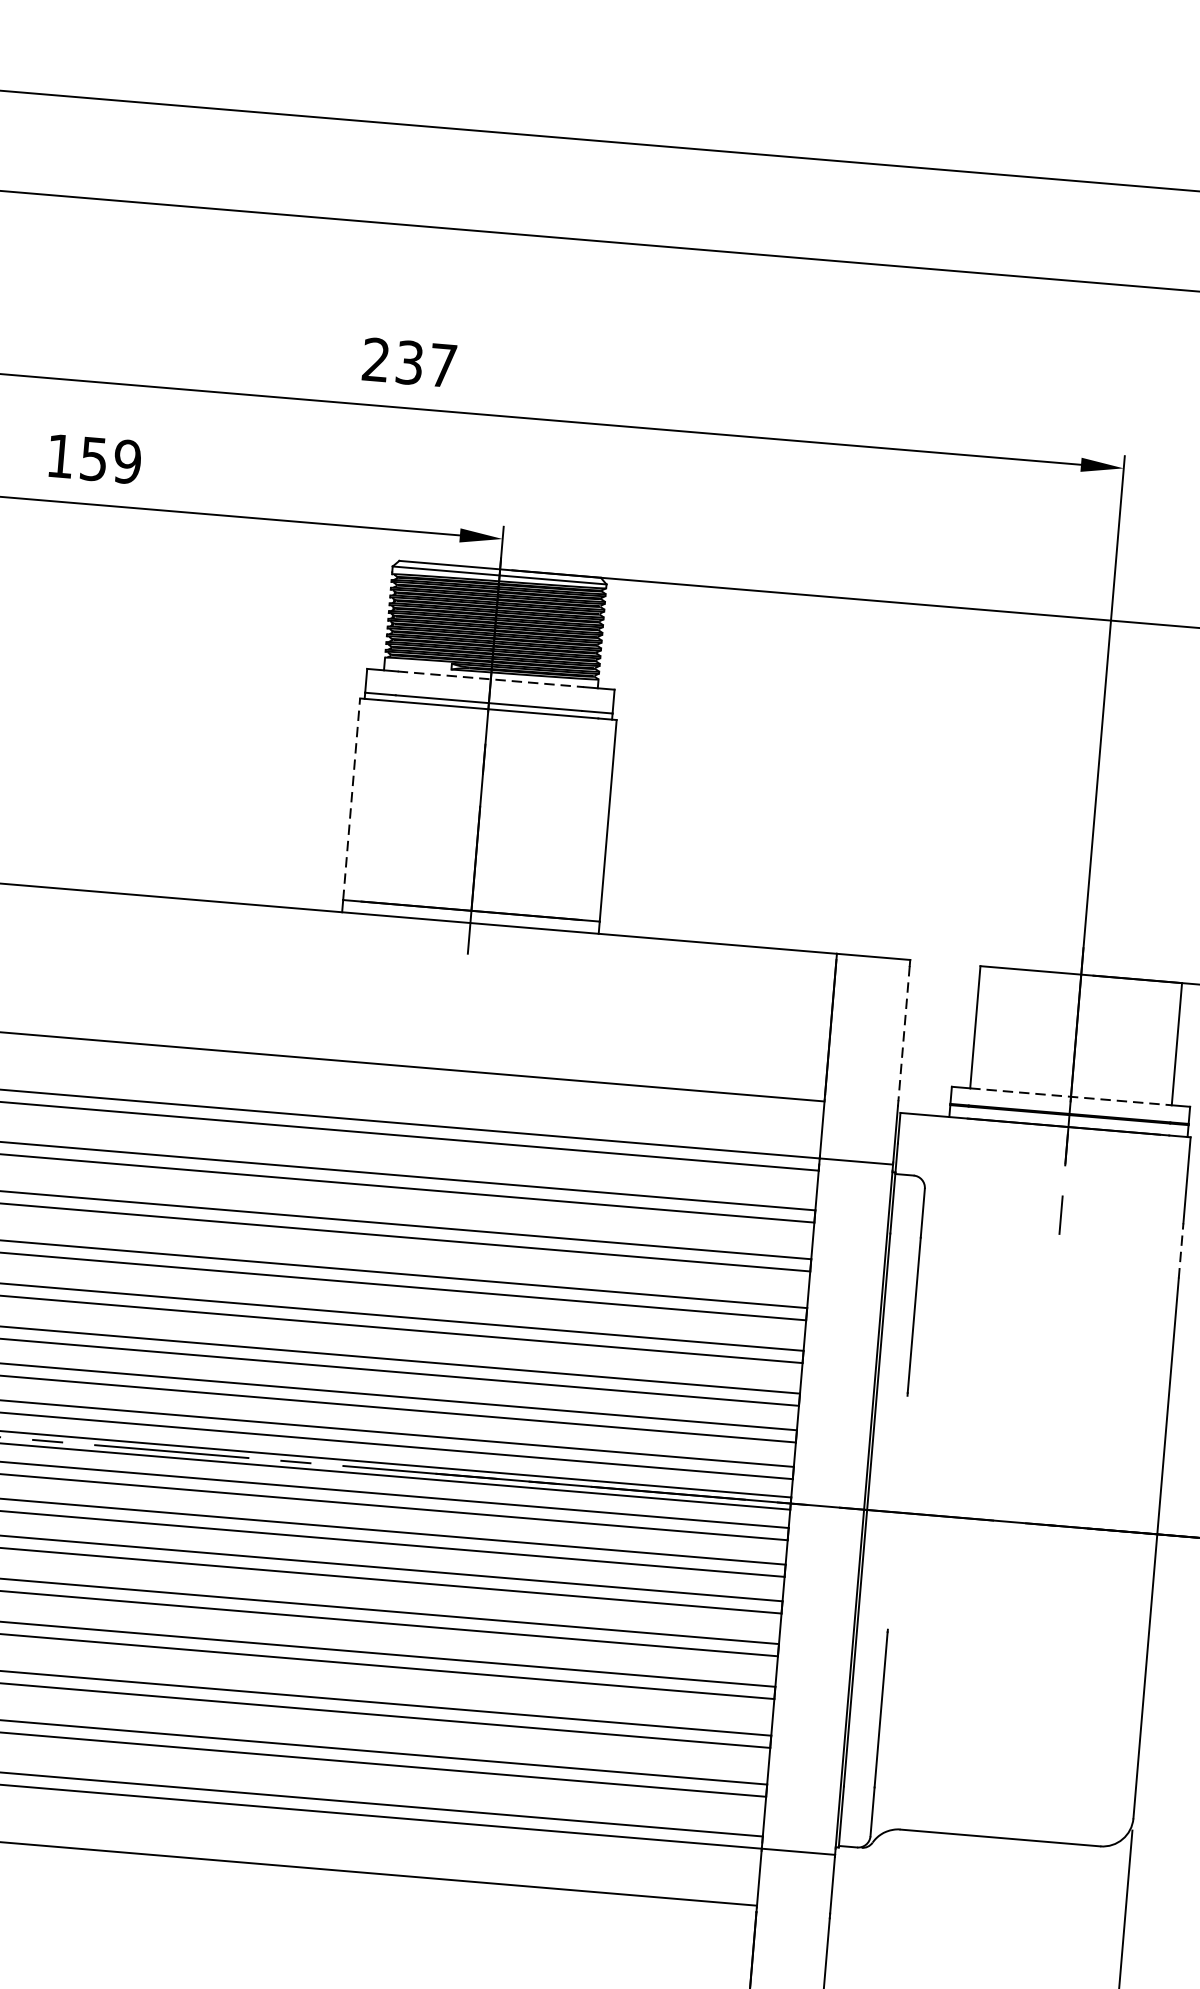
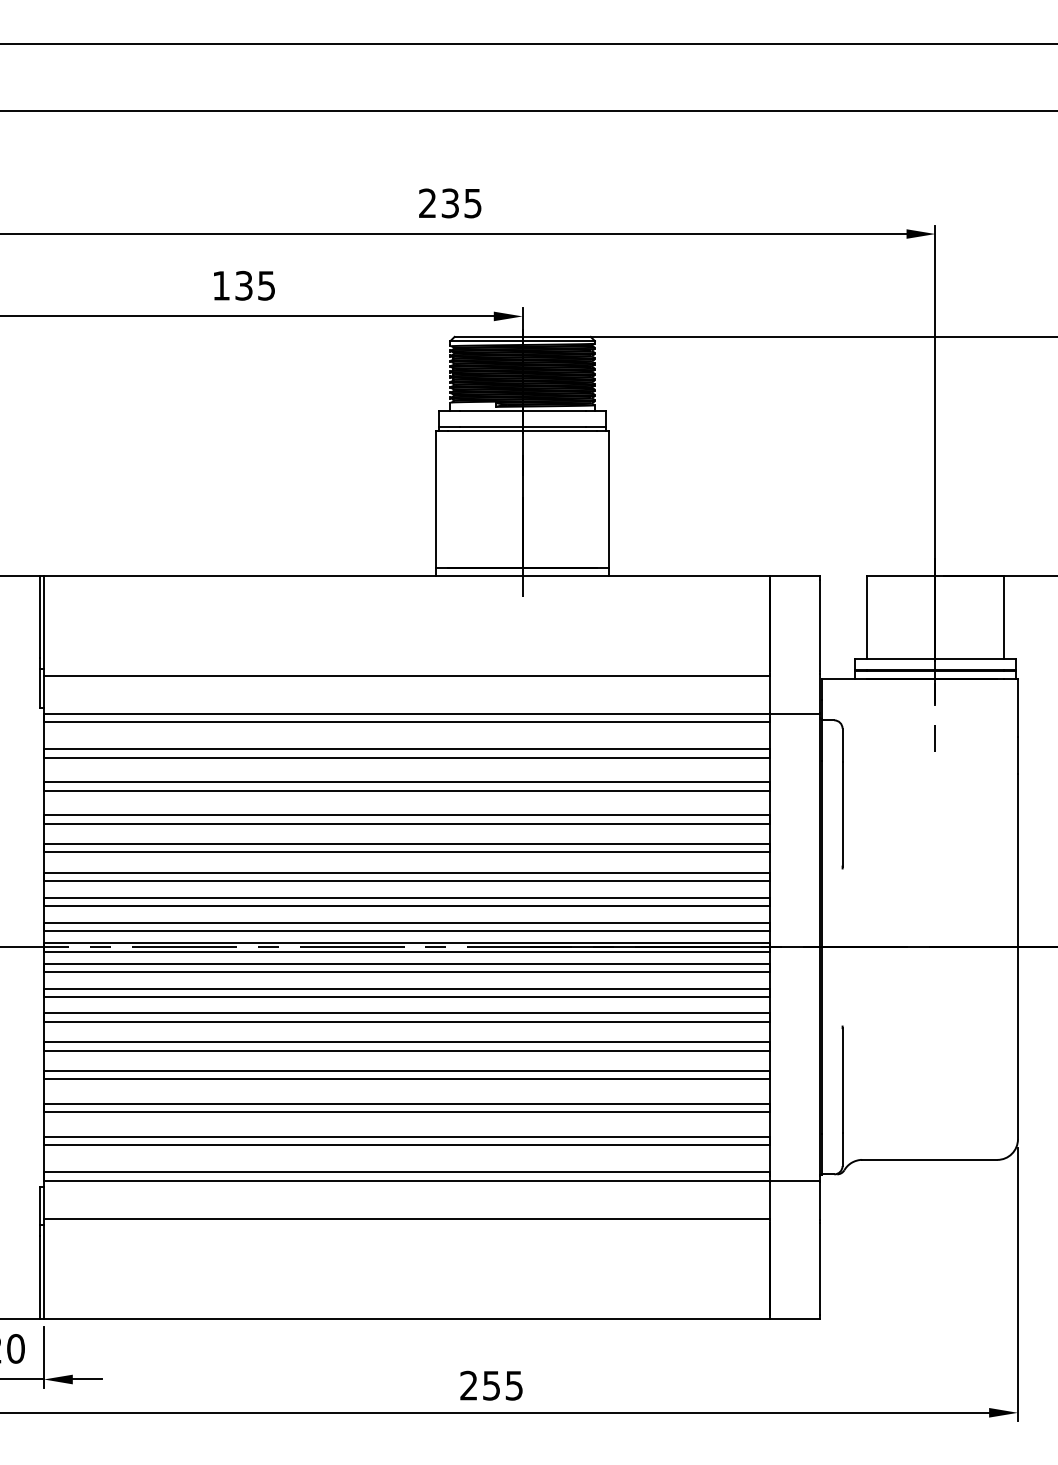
text: (442, 365) -> (472, 203), 237 -> 235
text: (111, 460) -> (255, 285), 159 -> 135
line: (490, 679) -> (522, 411), dashed -> solid
line: (352, 799) -> (436, 499), dashed -> solid
line: (903, 1033) -> (819, 625), dashed -> solid
line: (1071, 1096) -> (935, 658), dashed -> solid
line: (1180, 1250) -> (1017, 755), dashed -> solid

